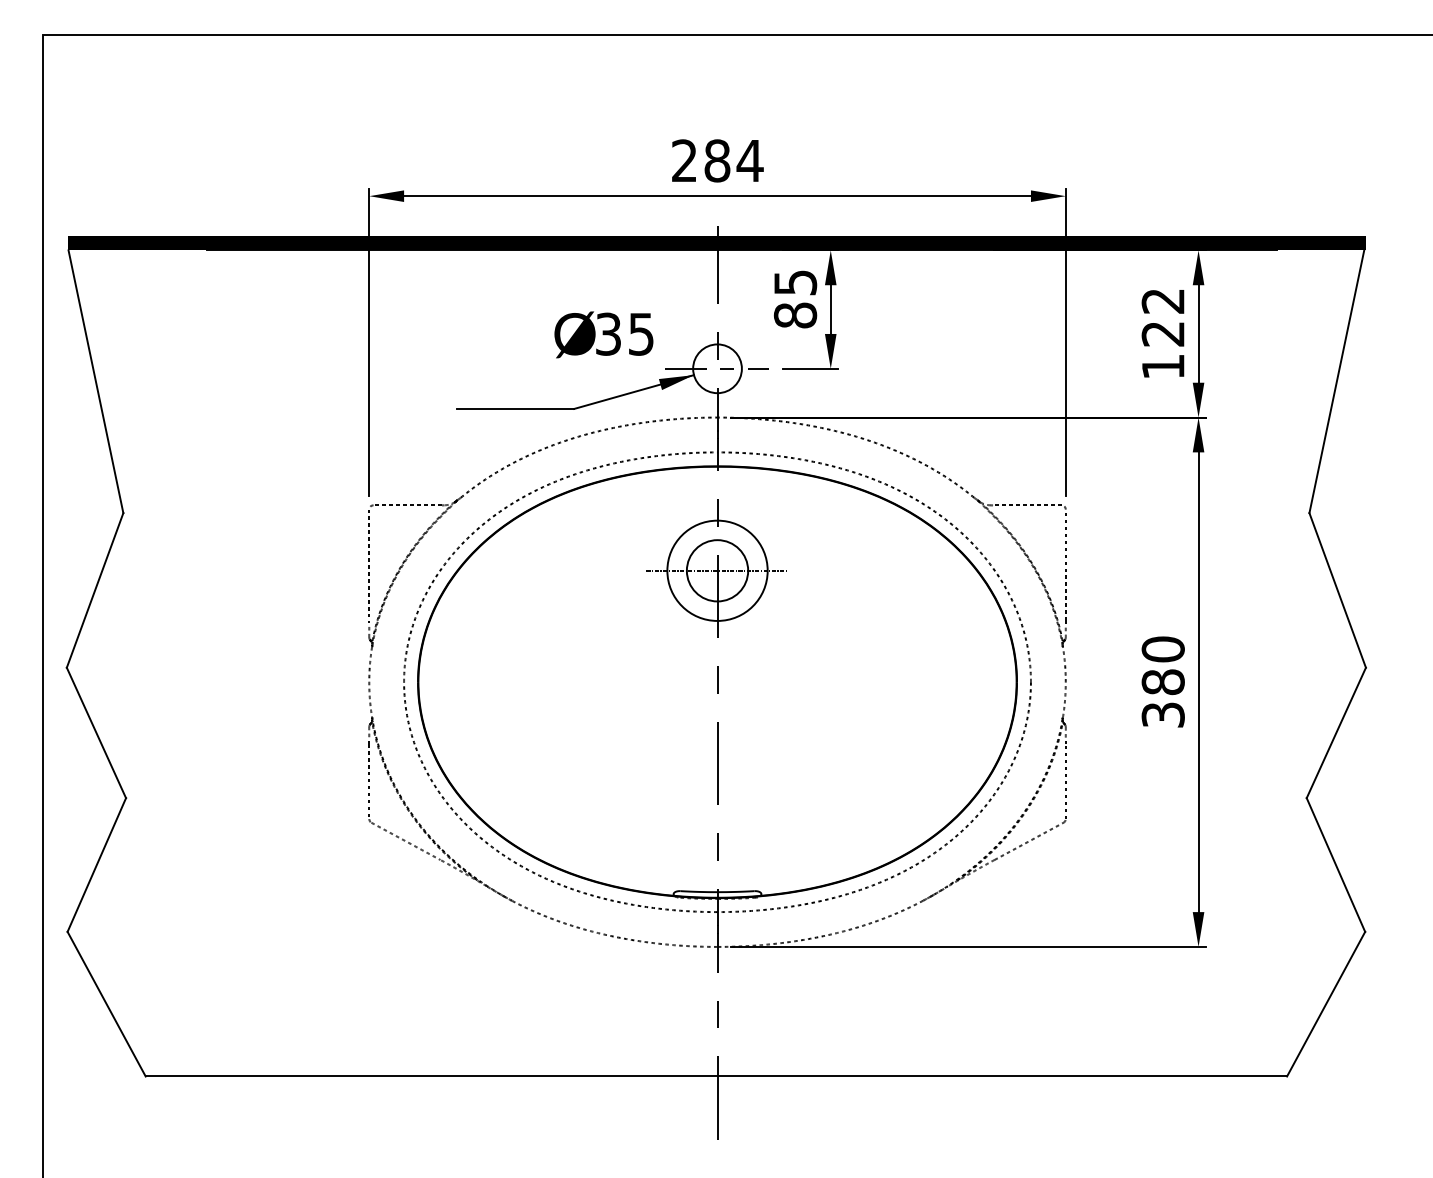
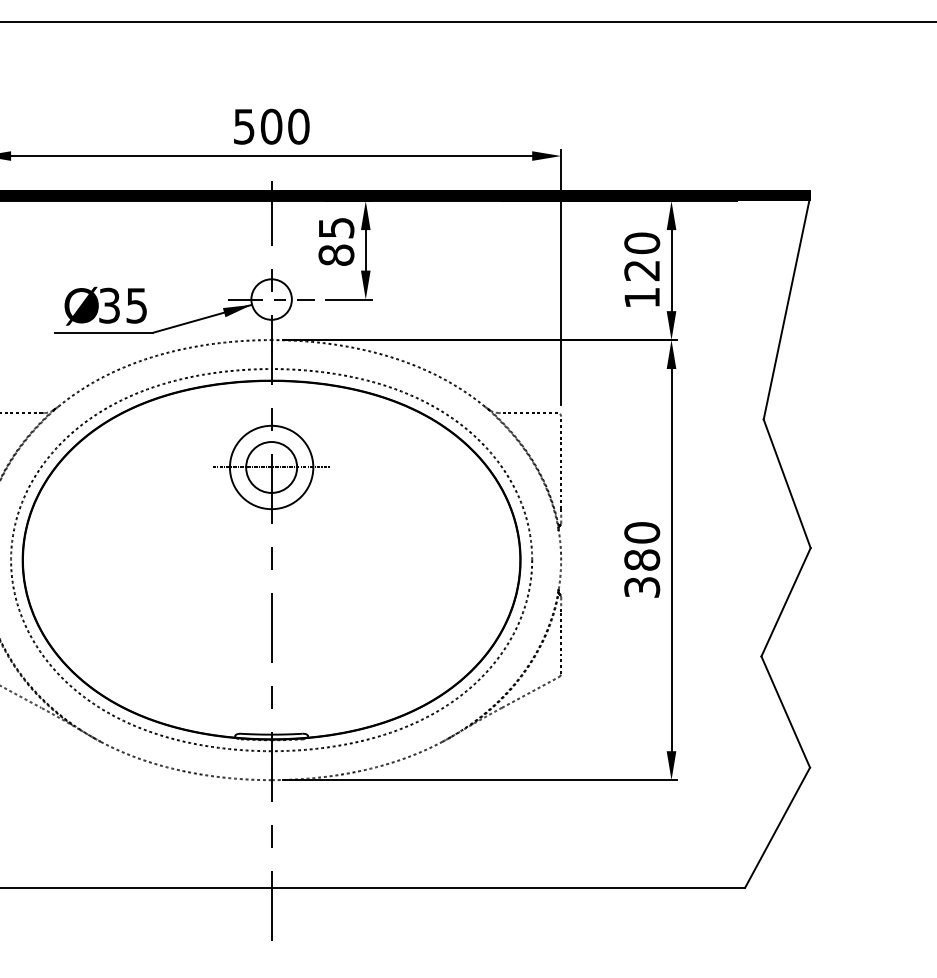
text: (717, 160) -> (271, 126), 284 -> 500
text: (1162, 301) -> (641, 243), 122 -> 120
text: (603, 334) -> (105, 305), moved

